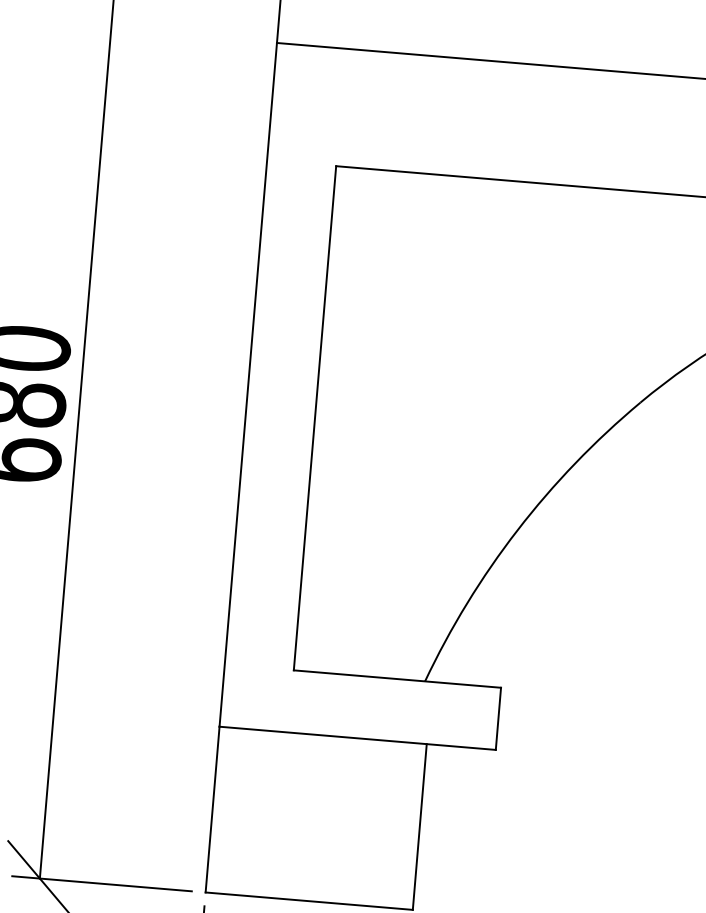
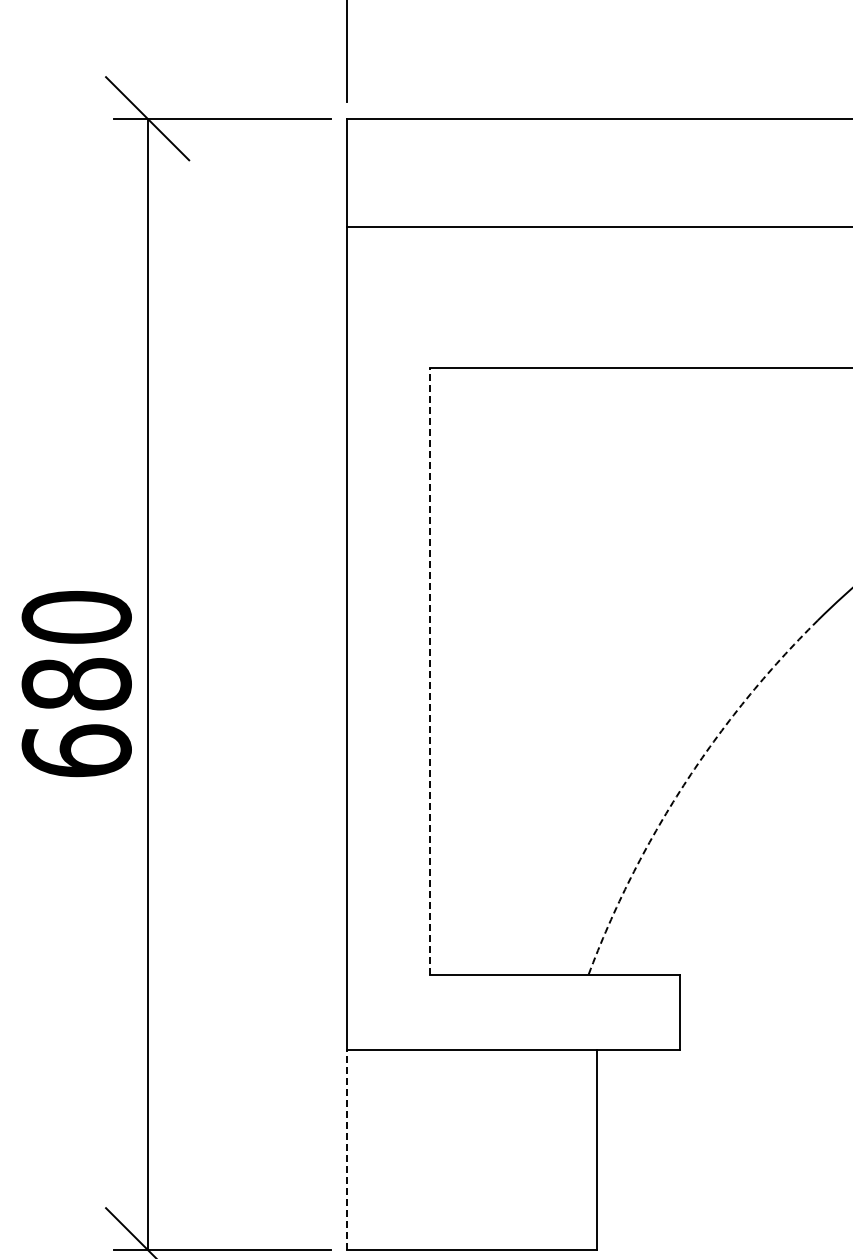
line: (315, 418) -> (430, 671), solid -> dashed
arc: (517, 530) -> (683, 785), solid -> dashed
line: (212, 809) -> (347, 1149), solid -> dashed

